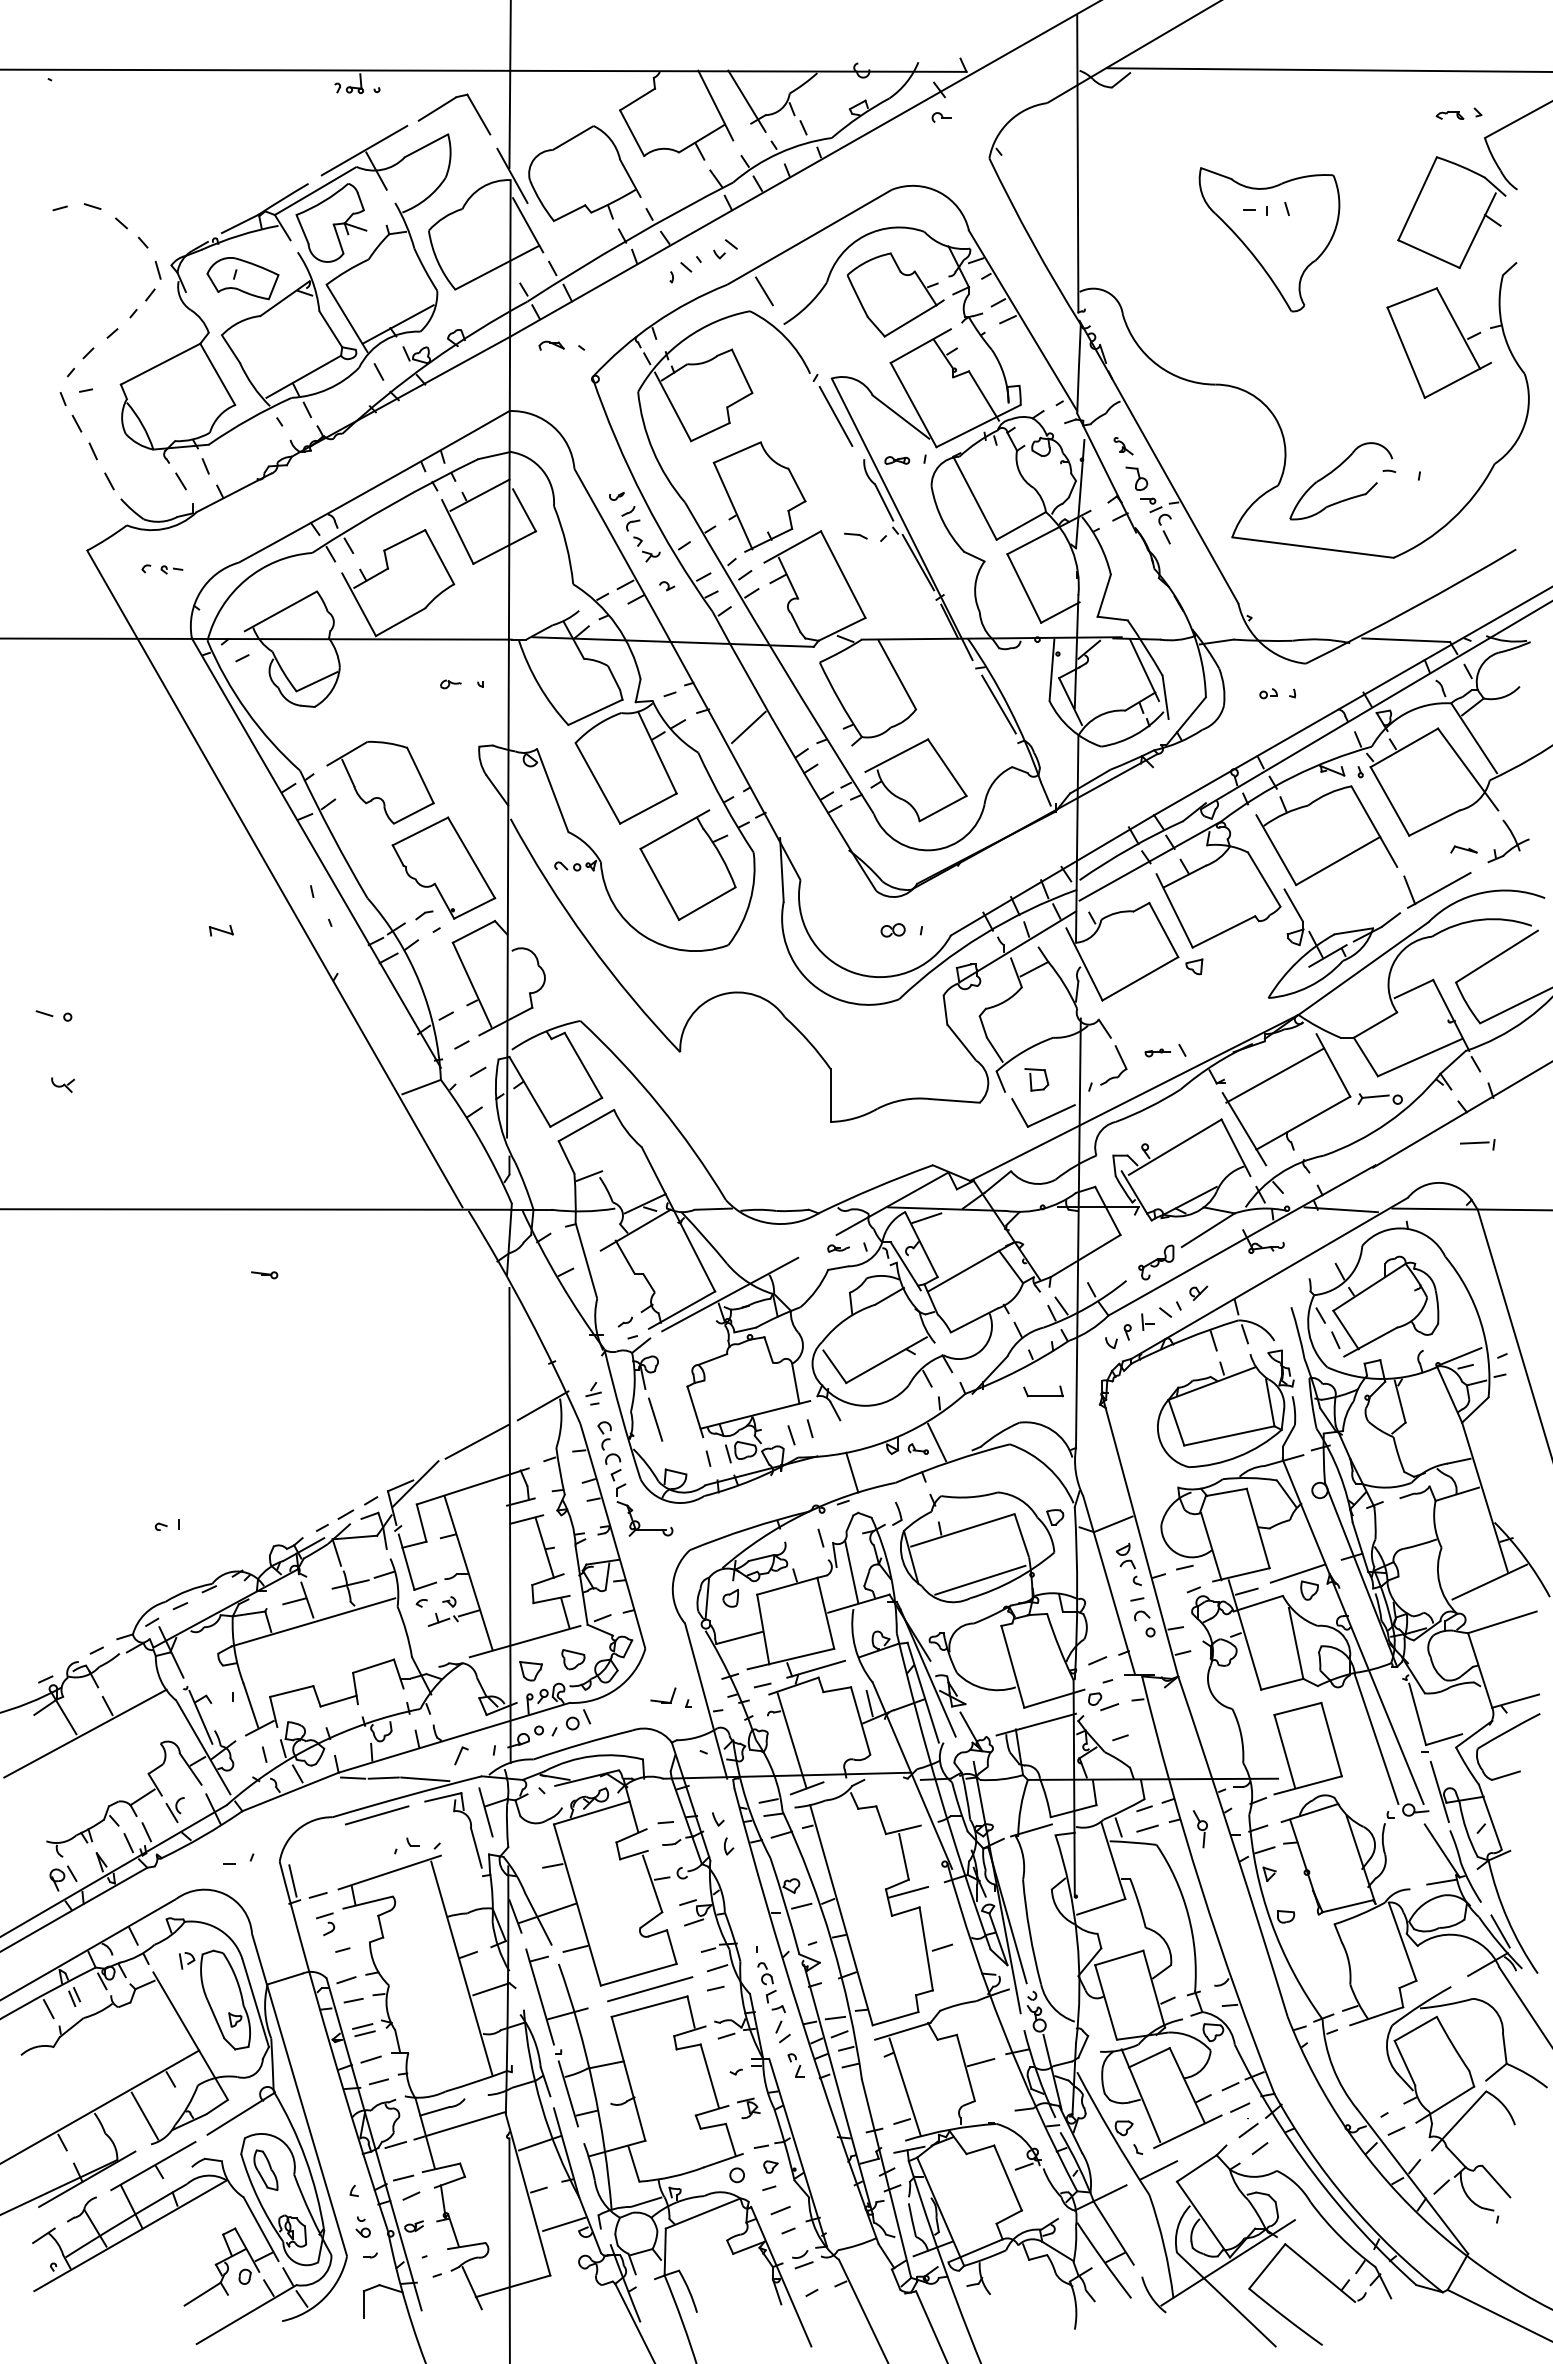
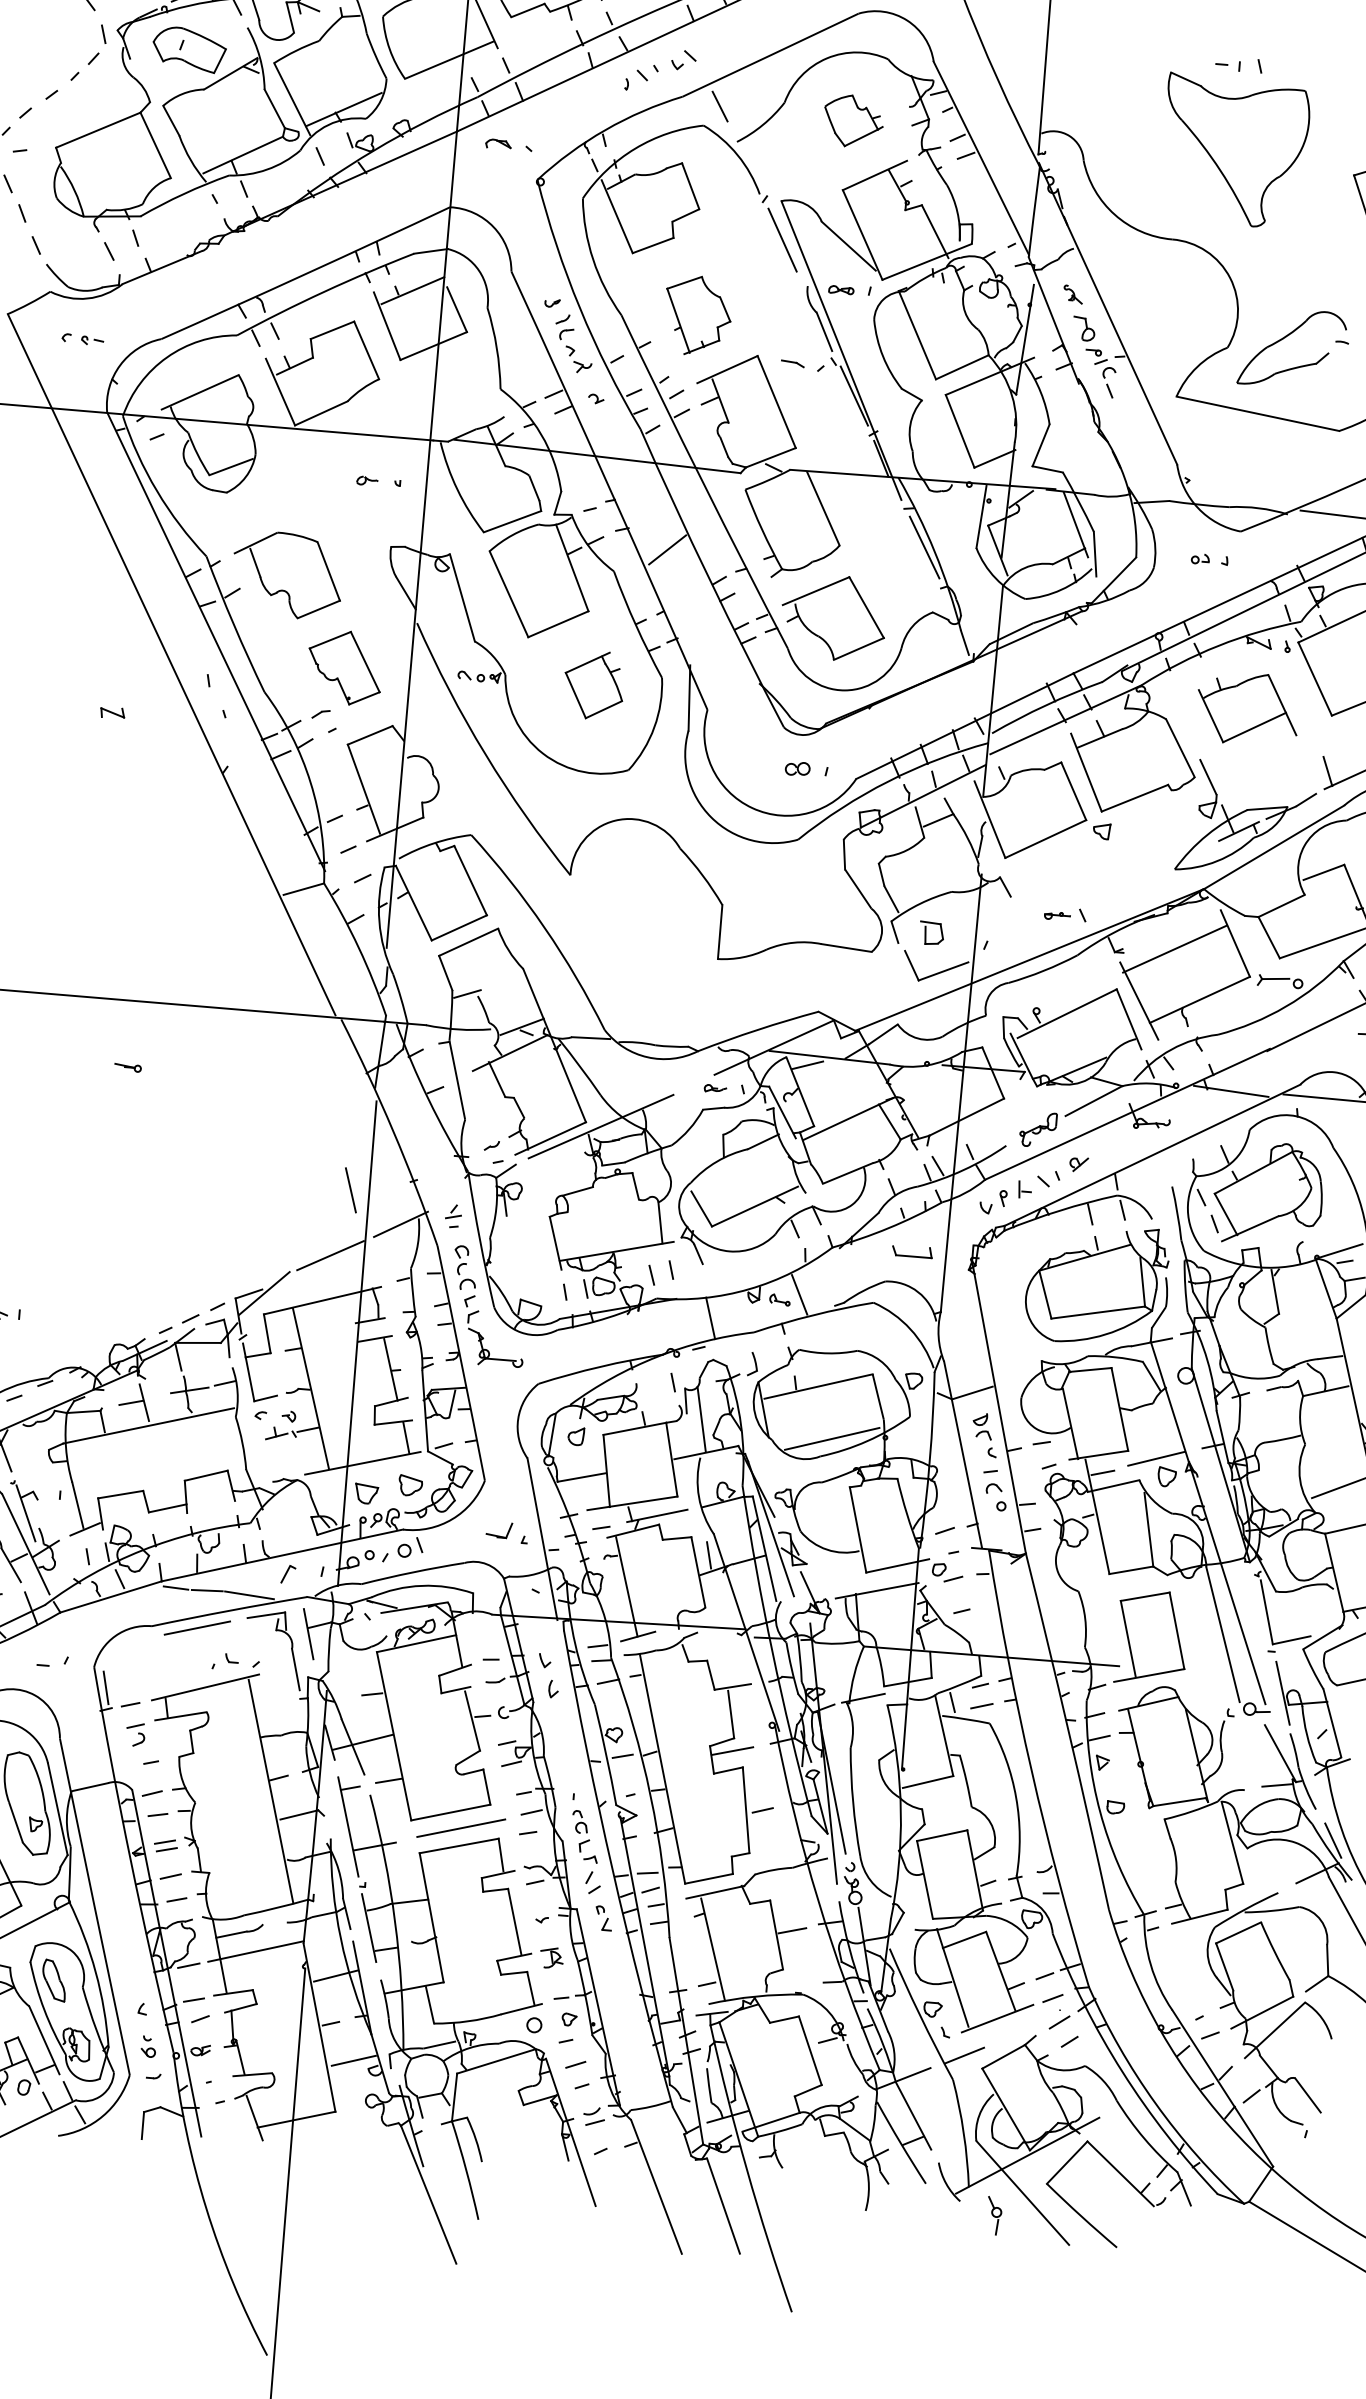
part: (1269, 239) -> (1234, 151), moved
part: (895, 294) -> (853, 120), size x0.6
part: (759, 496) -> (697, 315), size x0.7
part: (1326, 835) -> (1247, 708), size x0.7
part: (687, 864) -> (593, 684), size x0.6
part: (443, 867) -> (344, 667), size x0.7
part: (1121, 1061) -> (1019, 921), removed
line: (655, 1419) -> (350, 1190), moved
part: (1200, 1829) -> (994, 2216), moved

